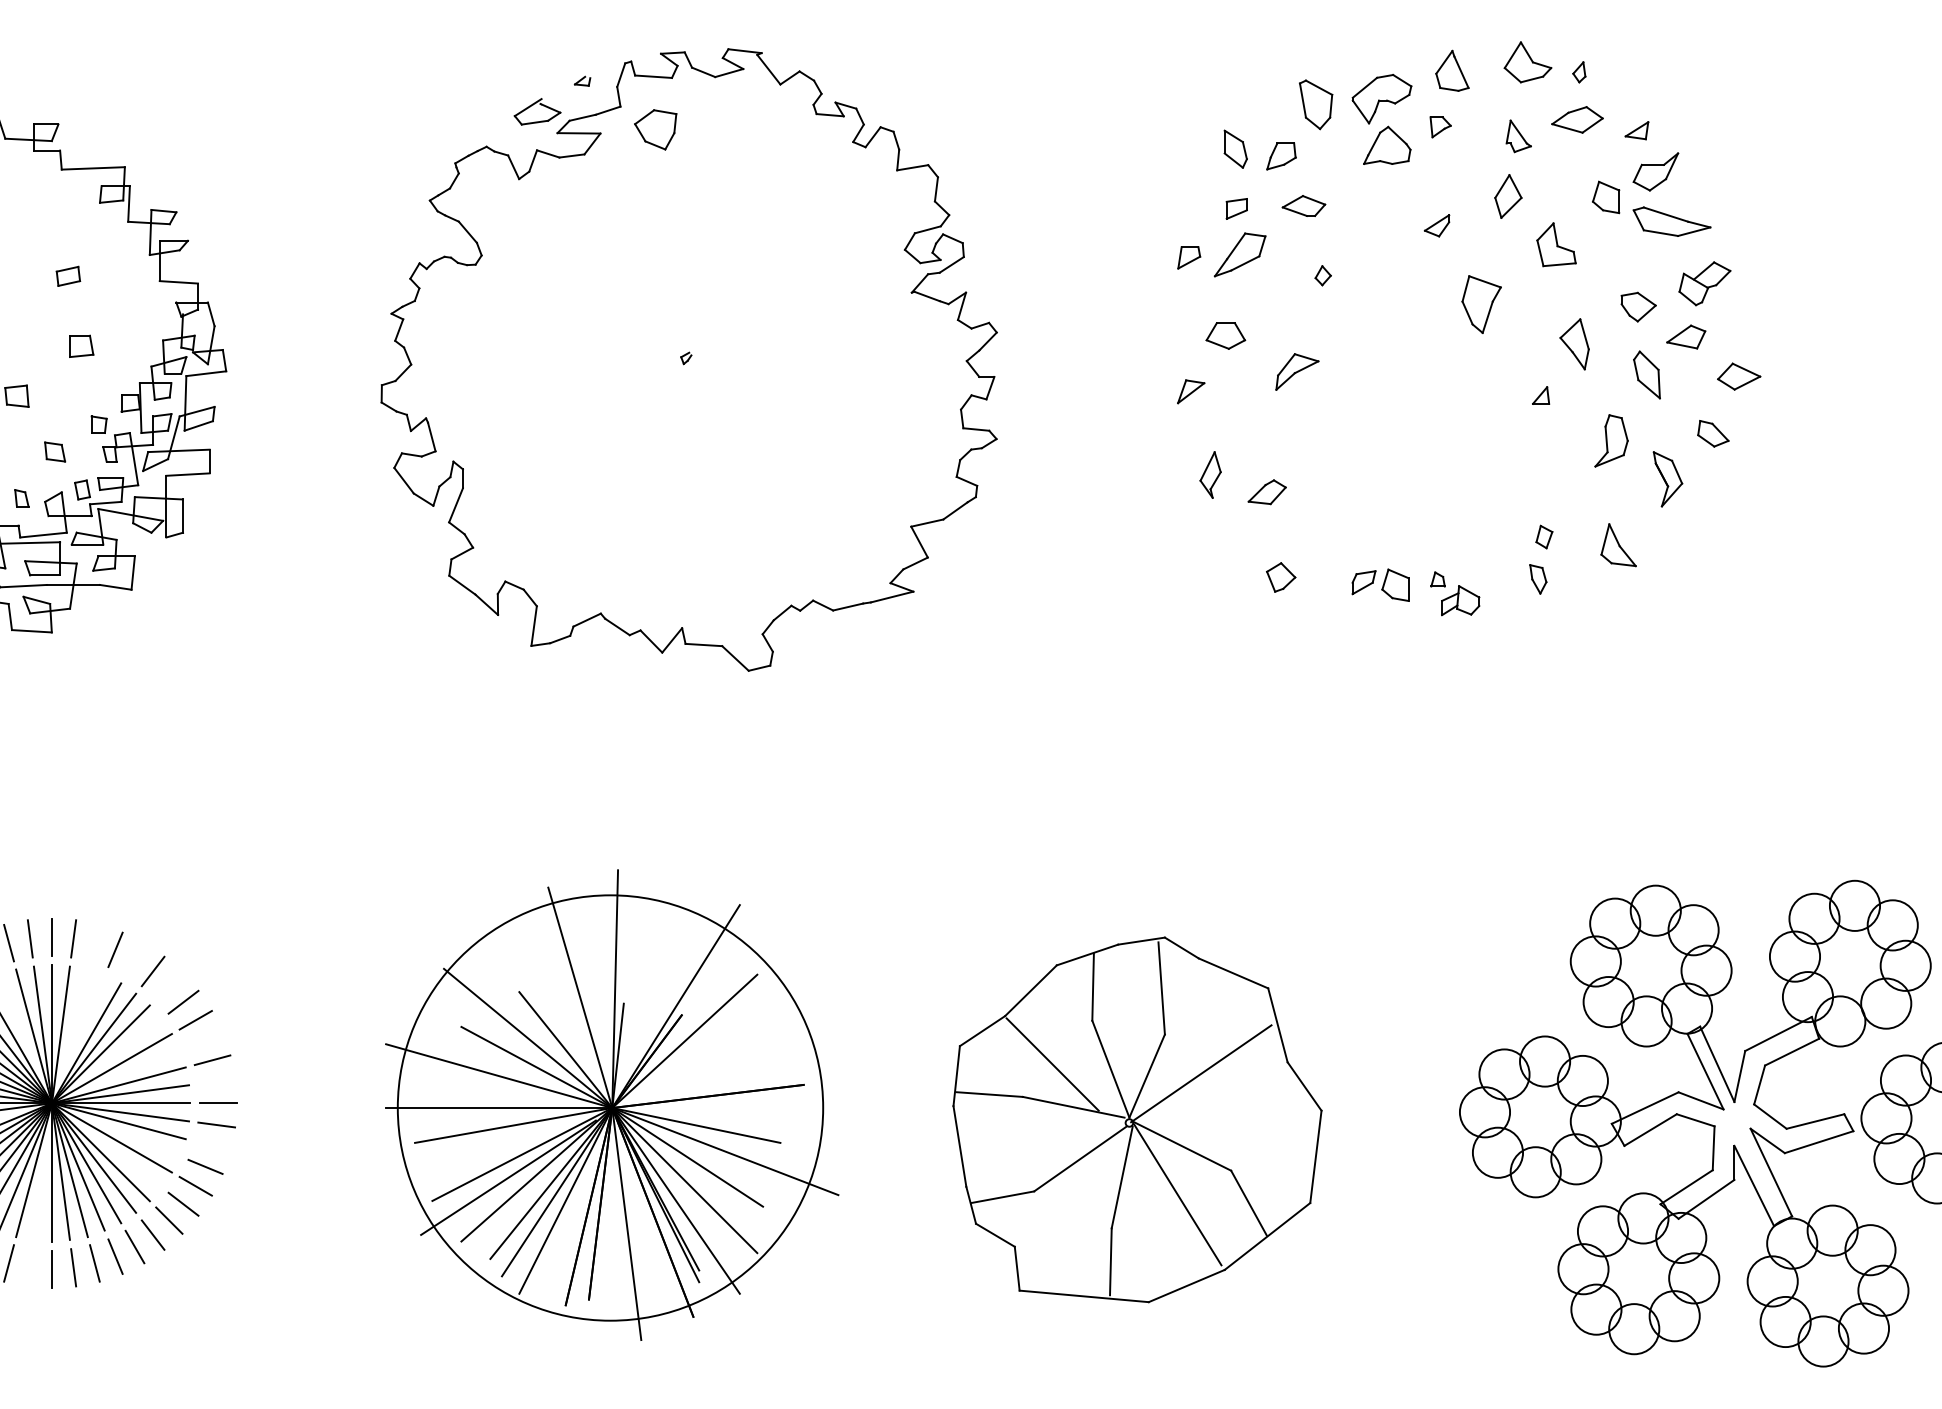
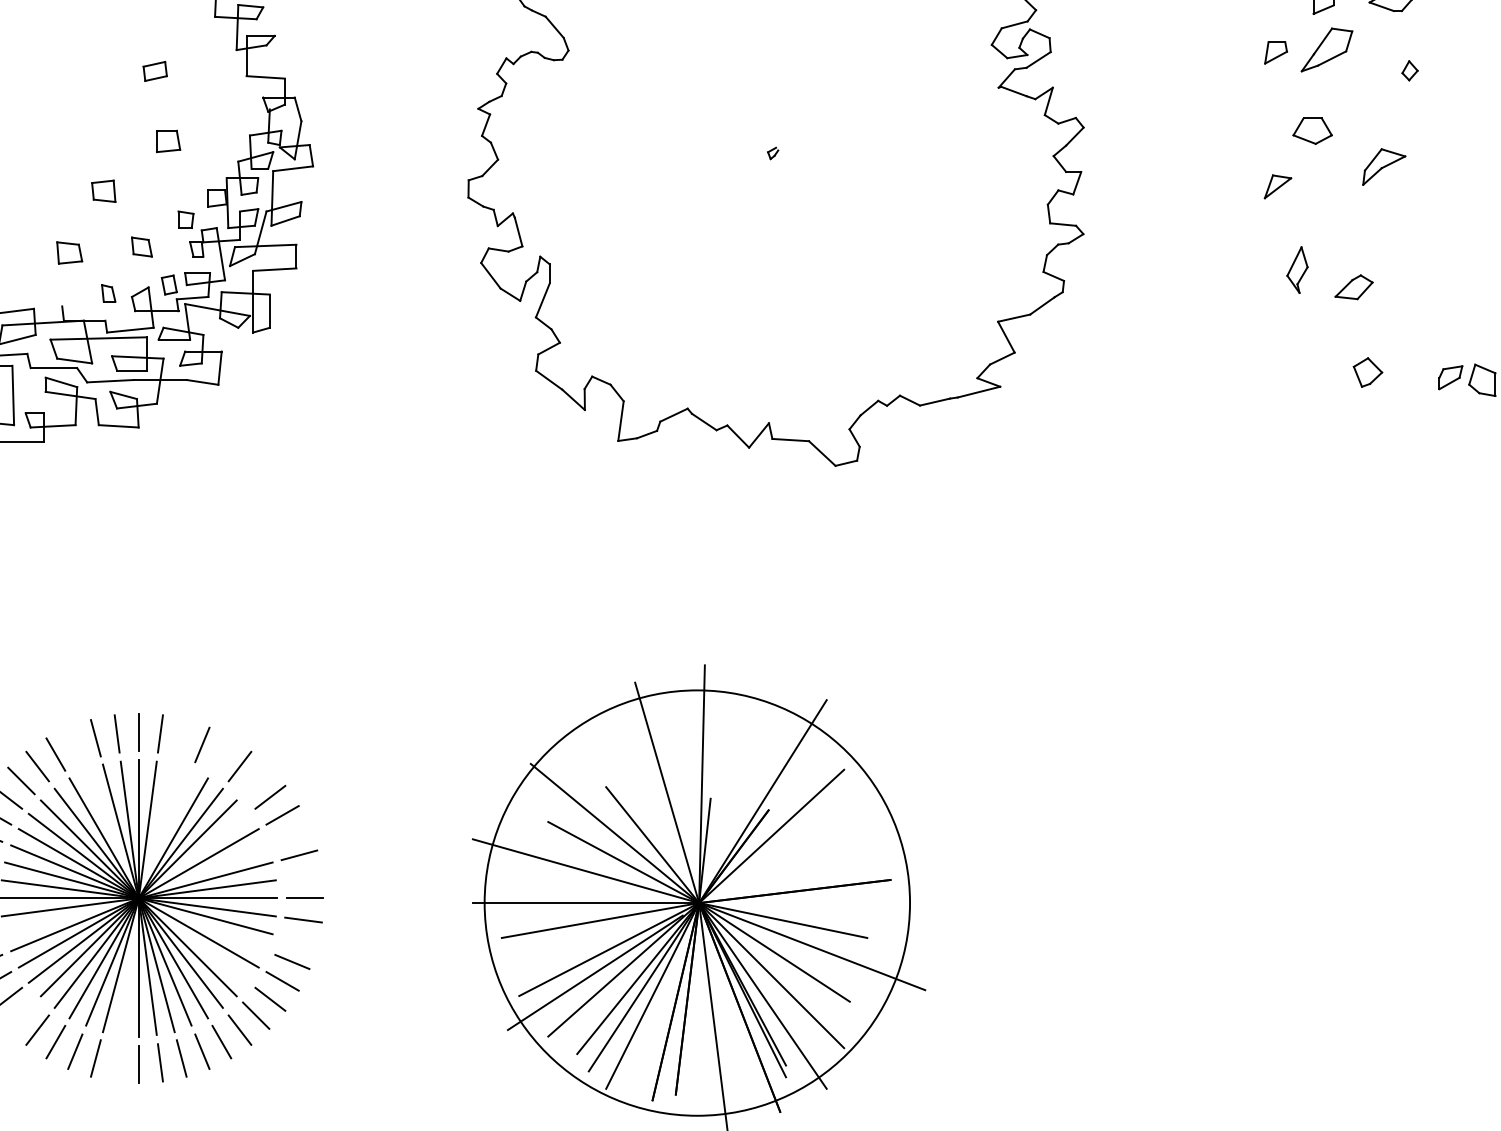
part: (1137, 1119) -> (1224, 914), removed

